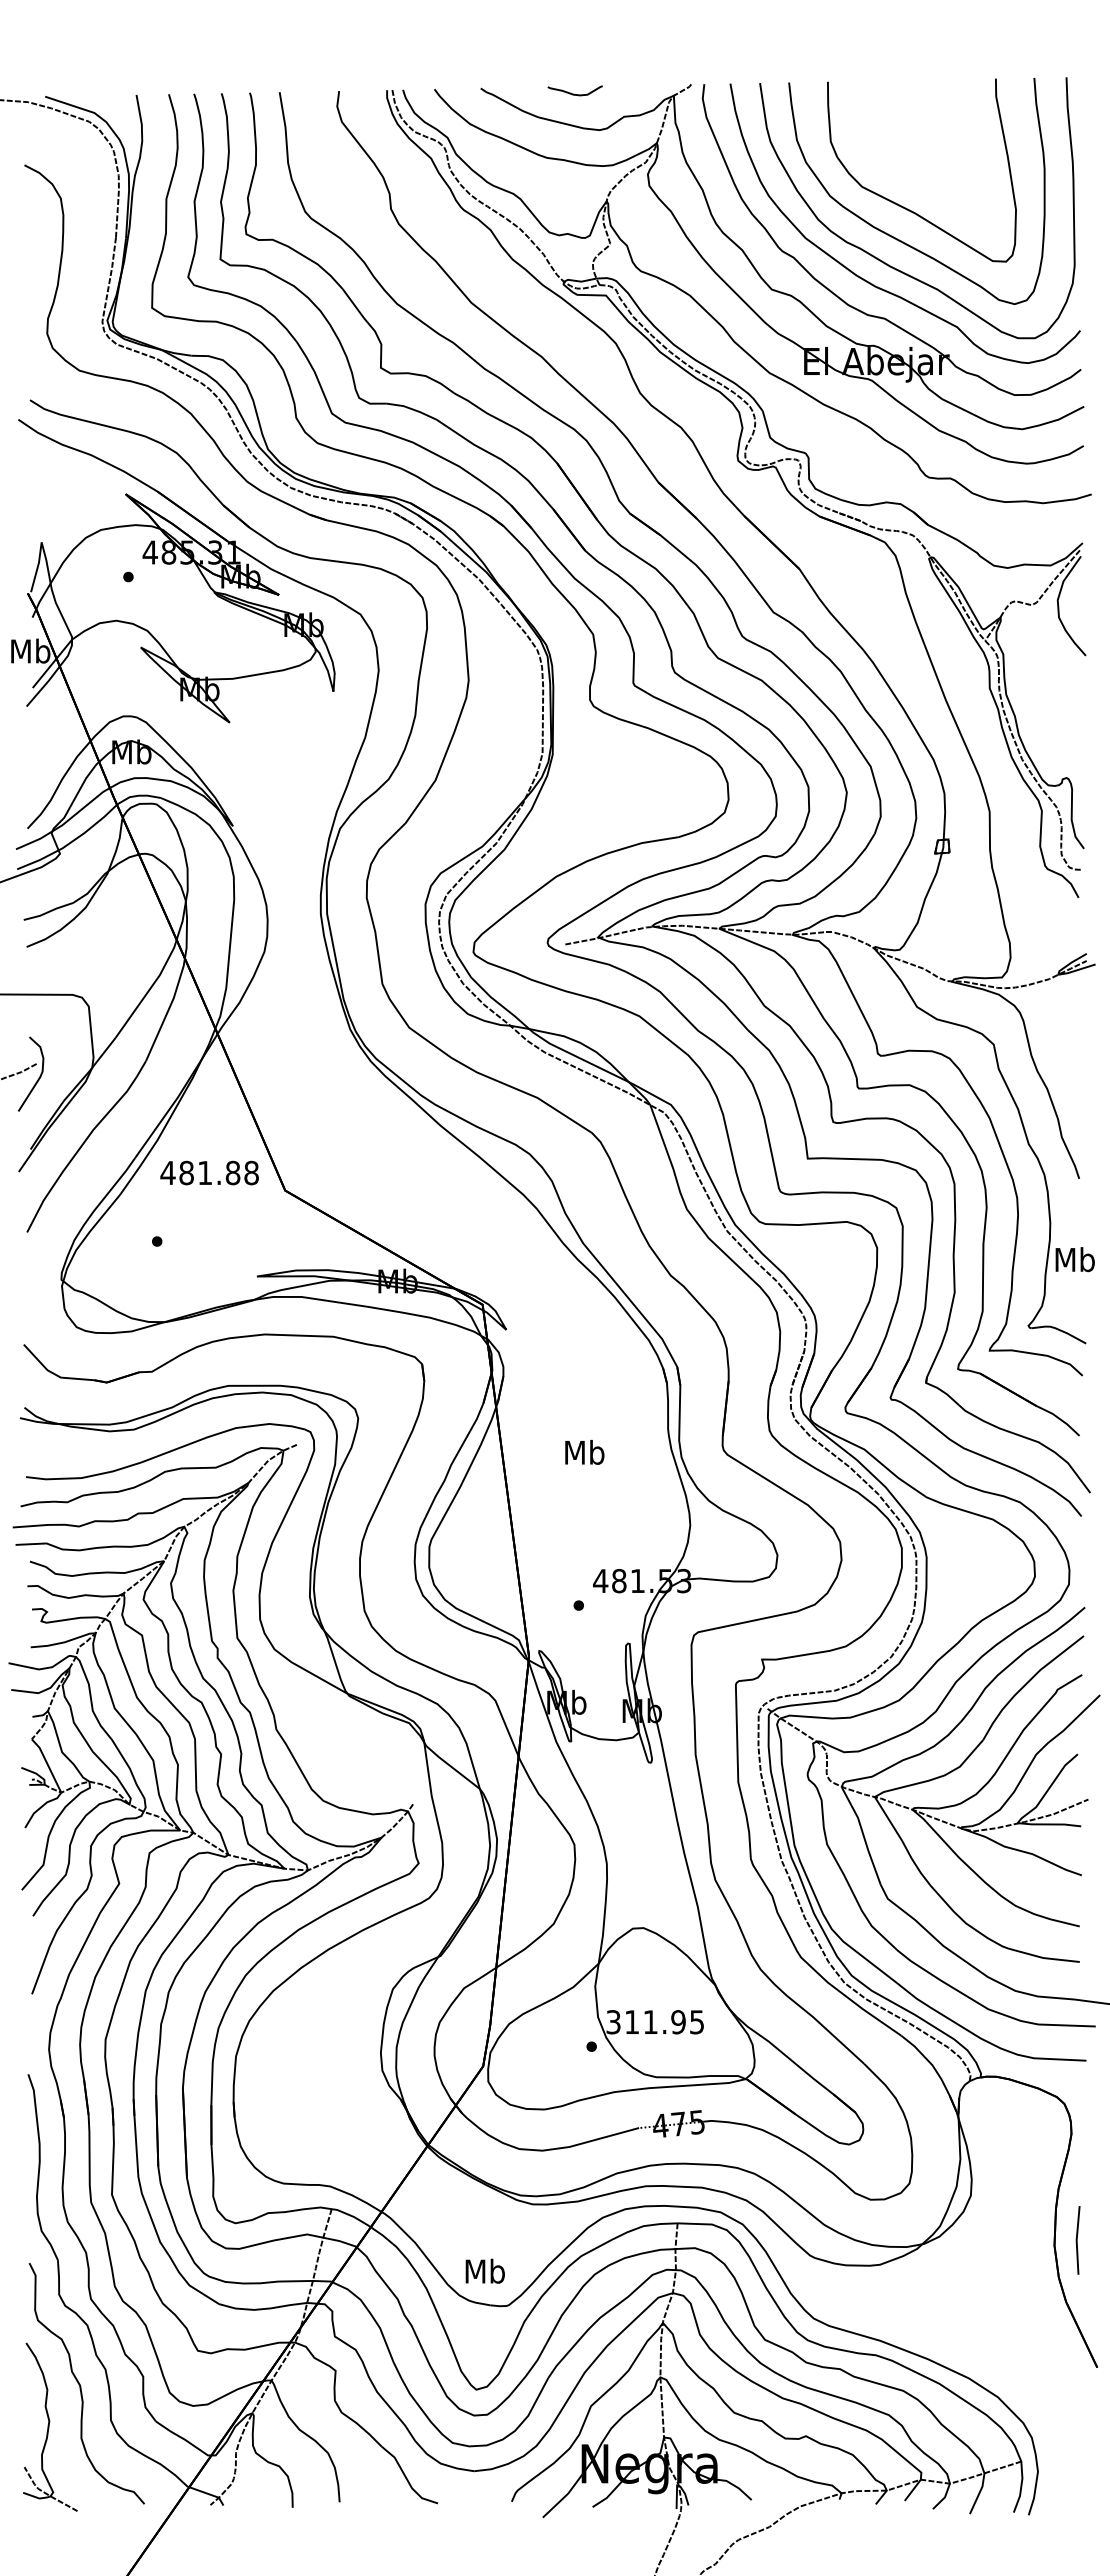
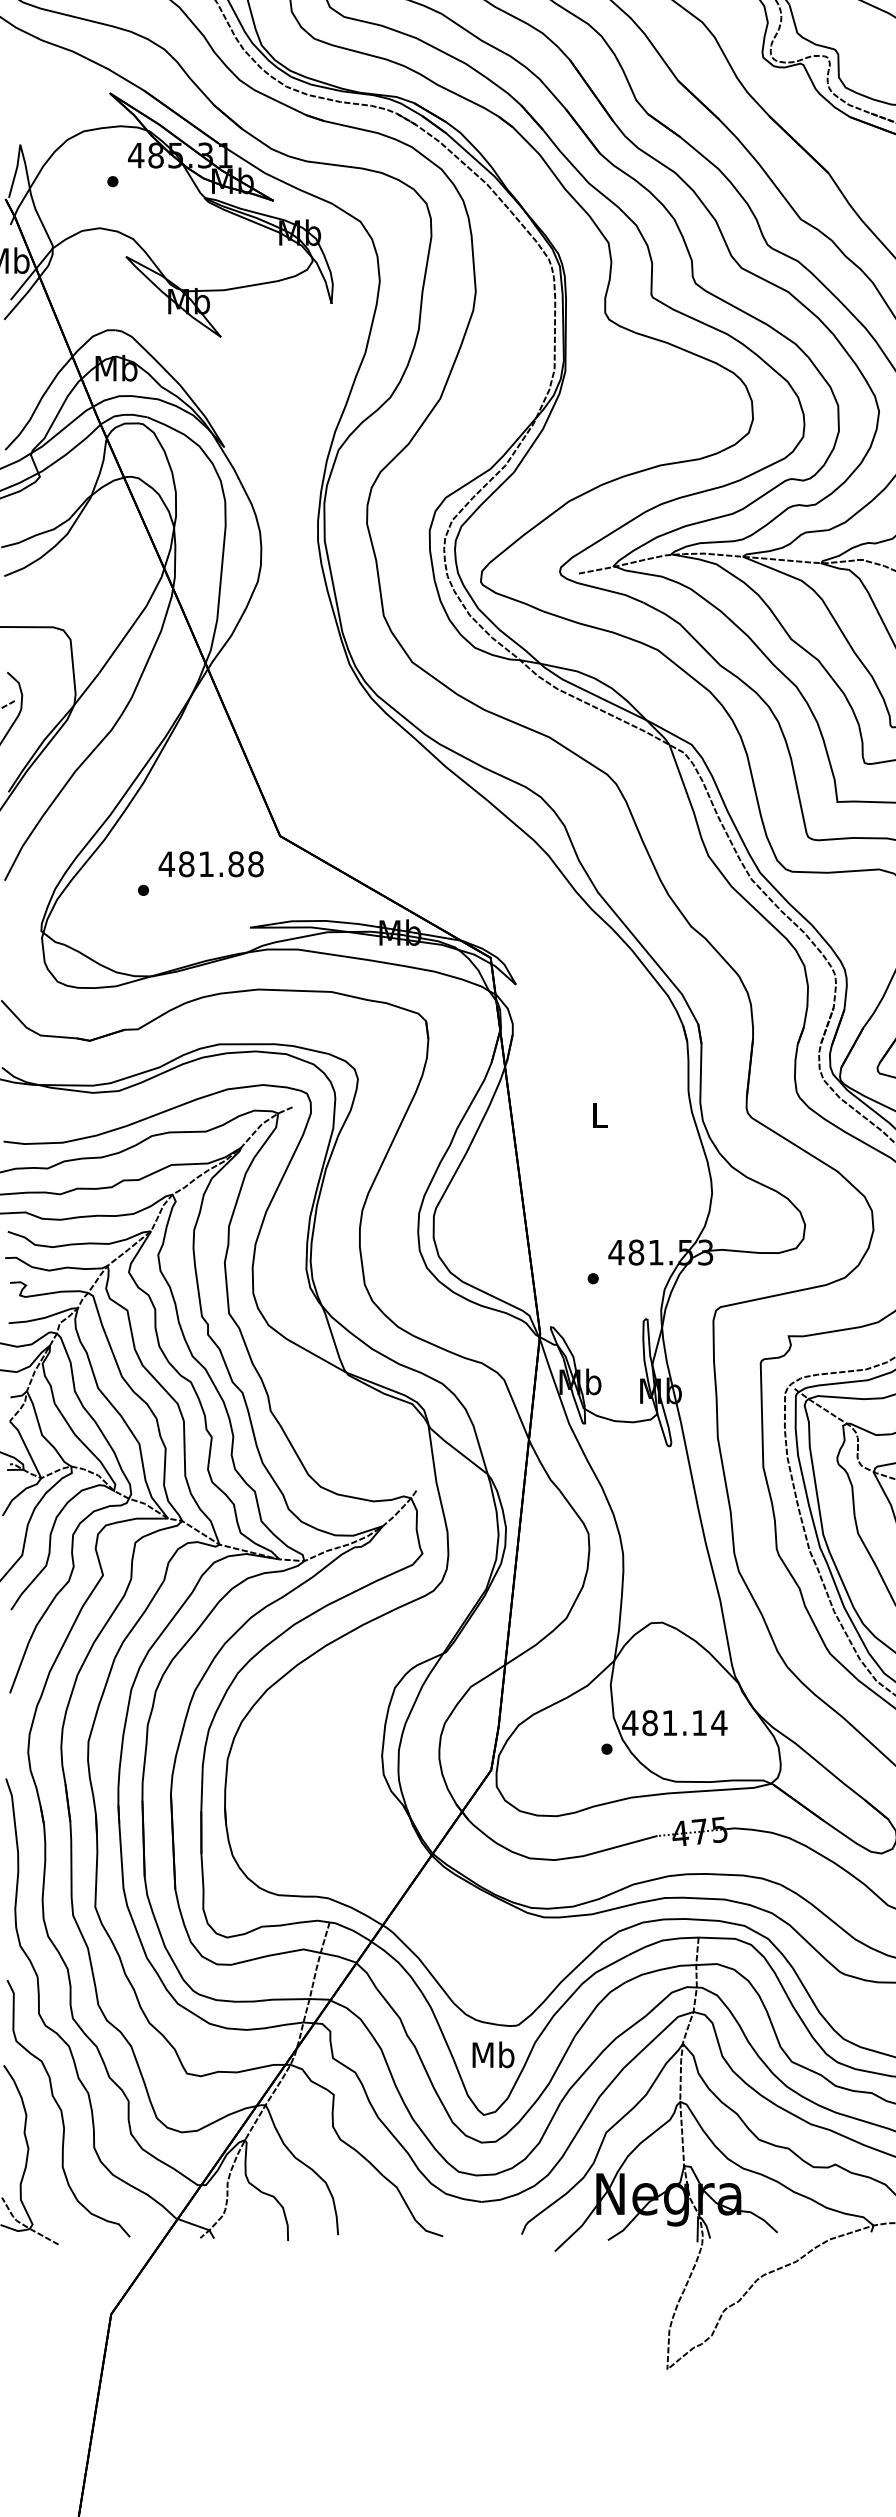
text: (209, 1172) -> (211, 863), moved
text: (584, 1451) -> (599, 1114), Mb -> L
text: (654, 2022) -> (673, 1723), 311.95 -> 481.14
text: (484, 2270) -> (492, 2054), moved

